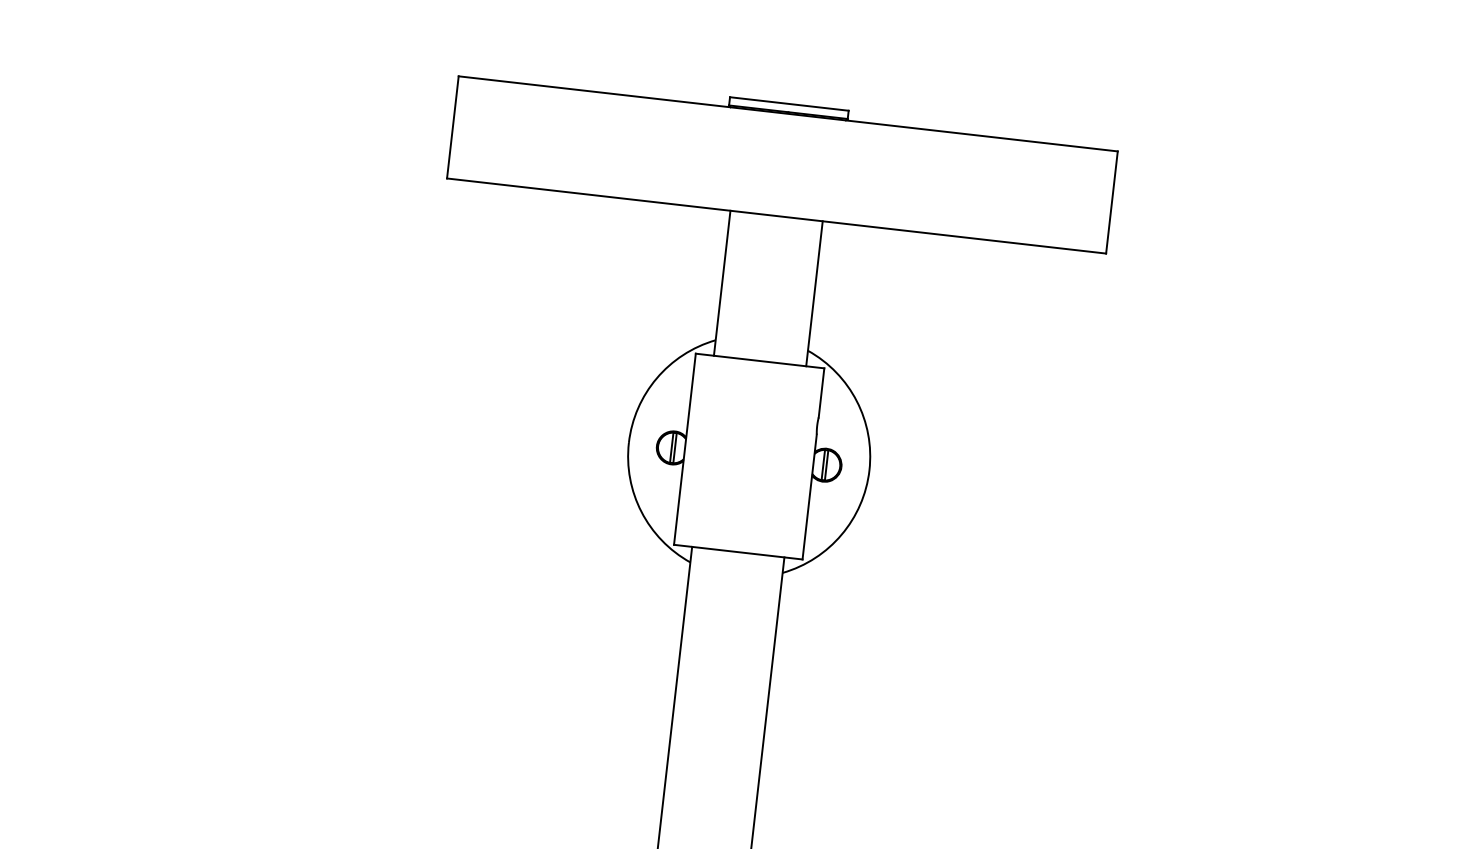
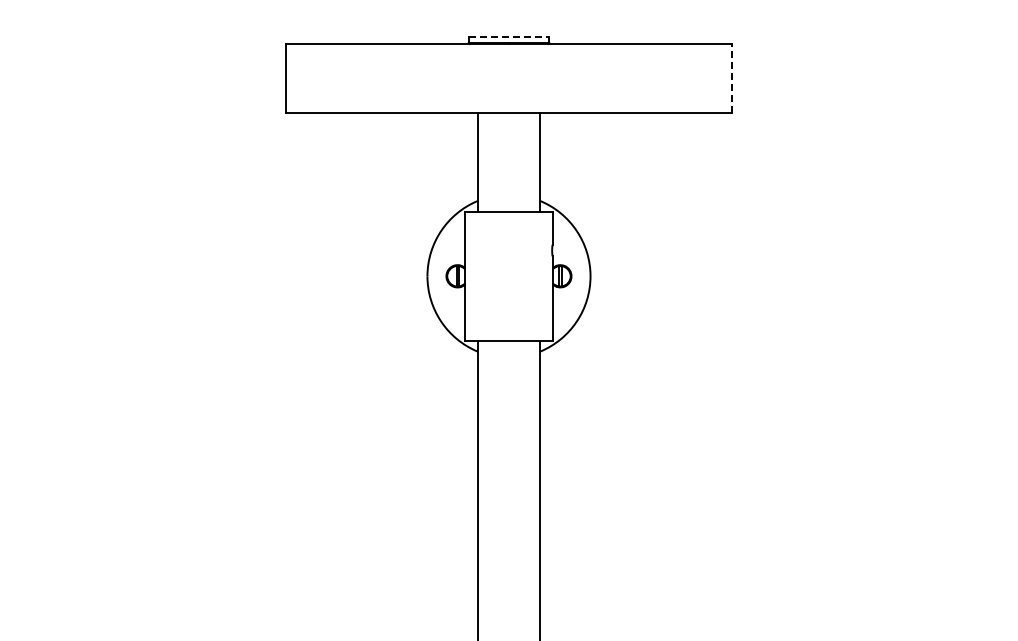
line: (790, 104) -> (509, 37), solid -> dashed
line: (1112, 202) -> (732, 78), solid -> dashed

